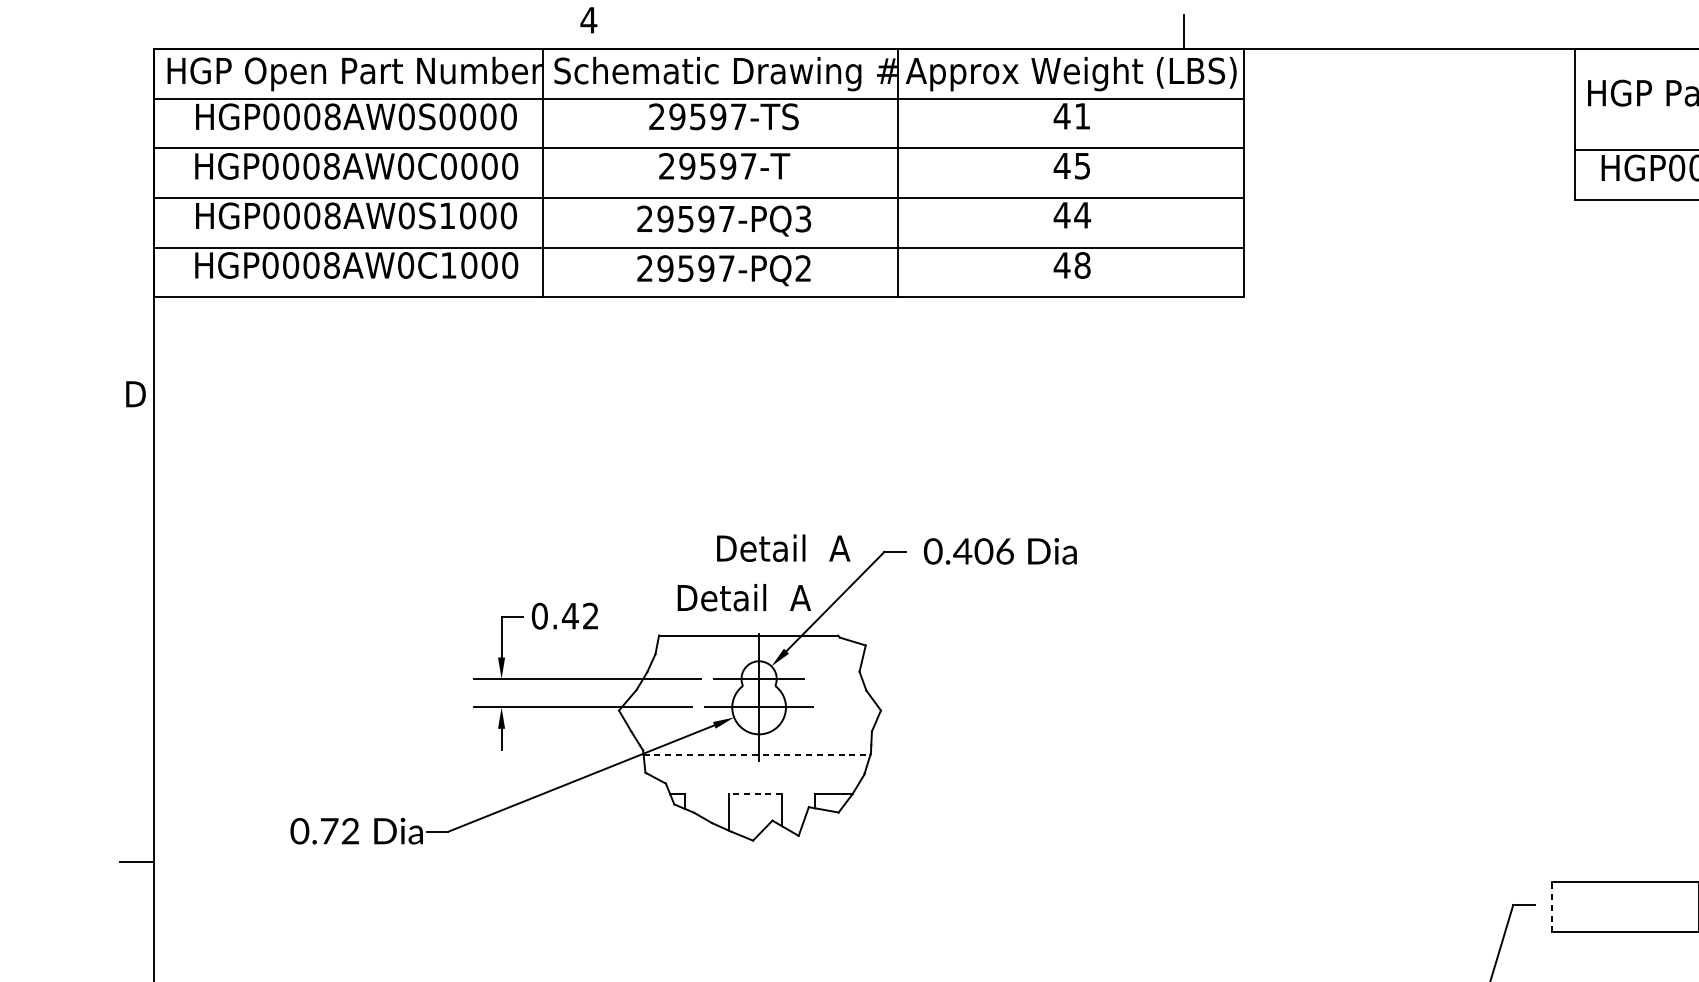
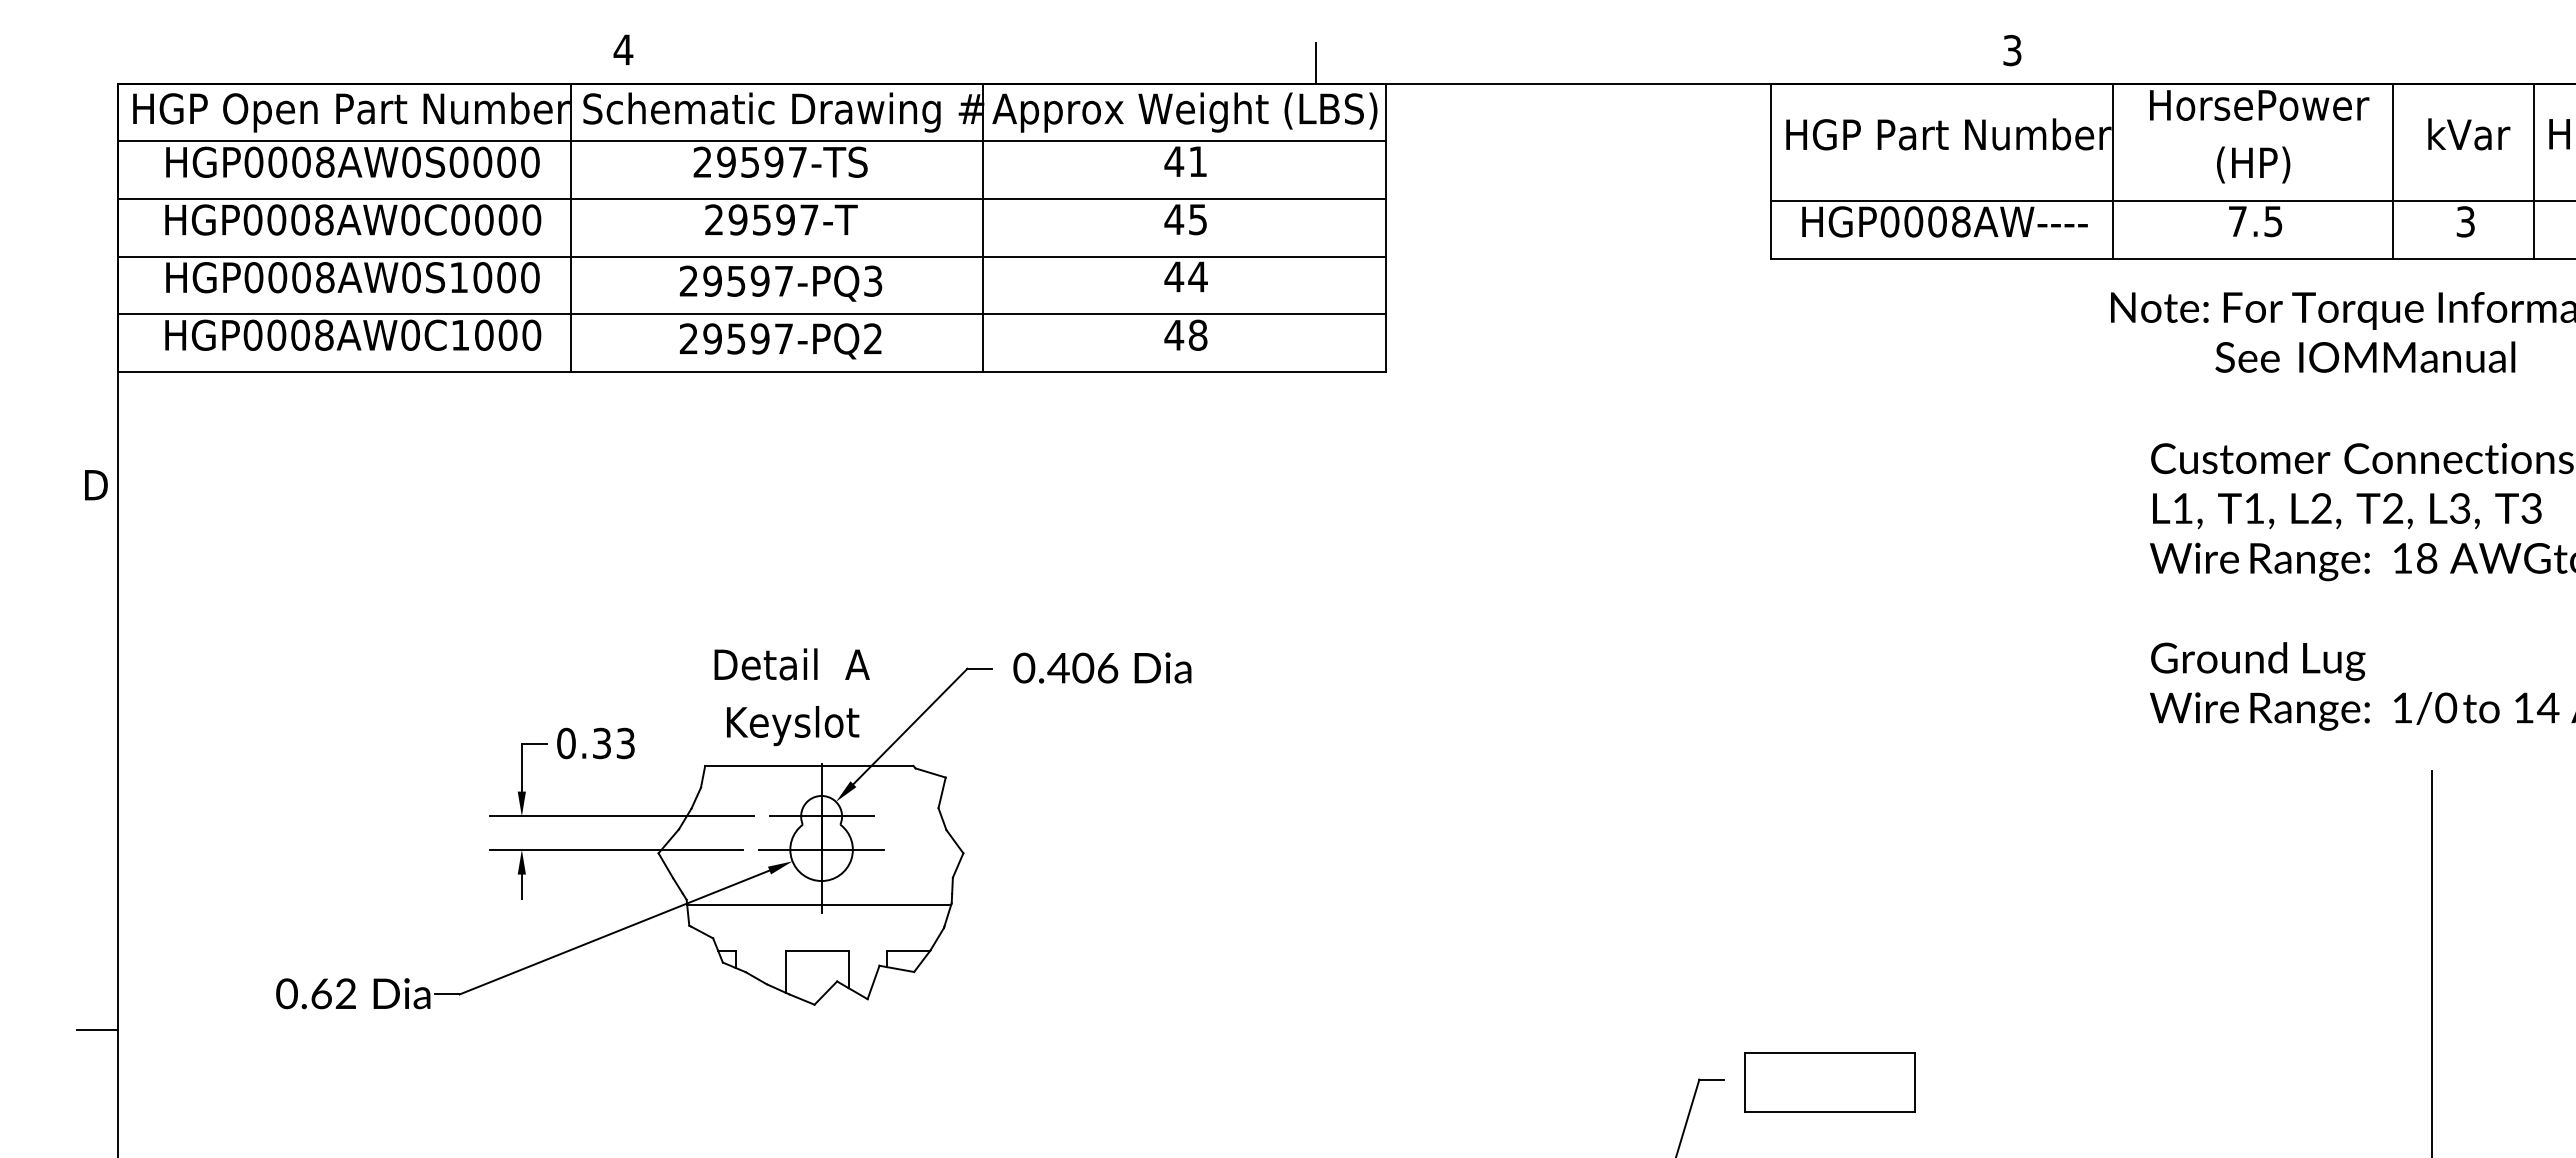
text: (783, 548) -> (791, 664), moved
text: (746, 601) -> (806, 726), Detail  A -> Keyslot
text: (580, 616) -> (613, 743), 0.42 -> 0.33
line: (757, 754) -> (819, 904), dashed -> solid
line: (754, 794) -> (816, 950), dashed -> solid
text: (329, 830) -> (321, 993), 0.72 -> 0.62
line: (1552, 906) -> (1744, 1081), dashed -> solid

